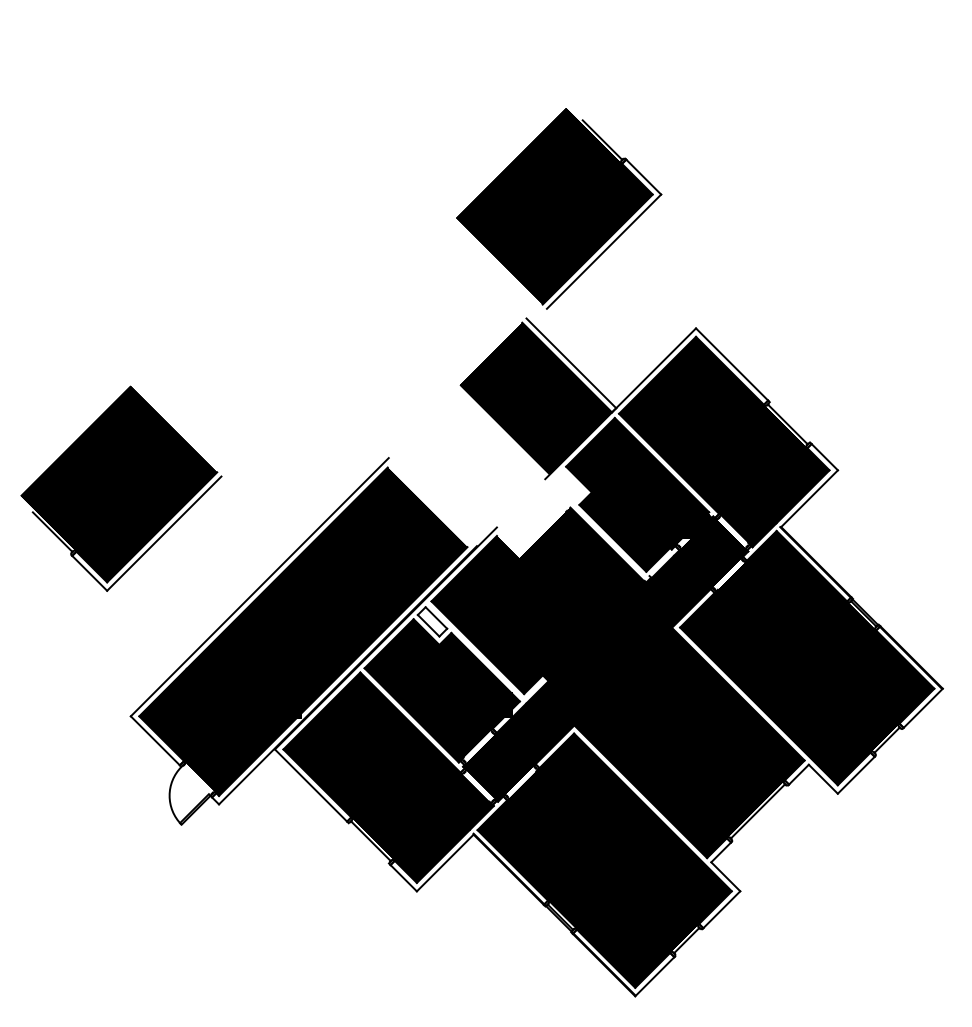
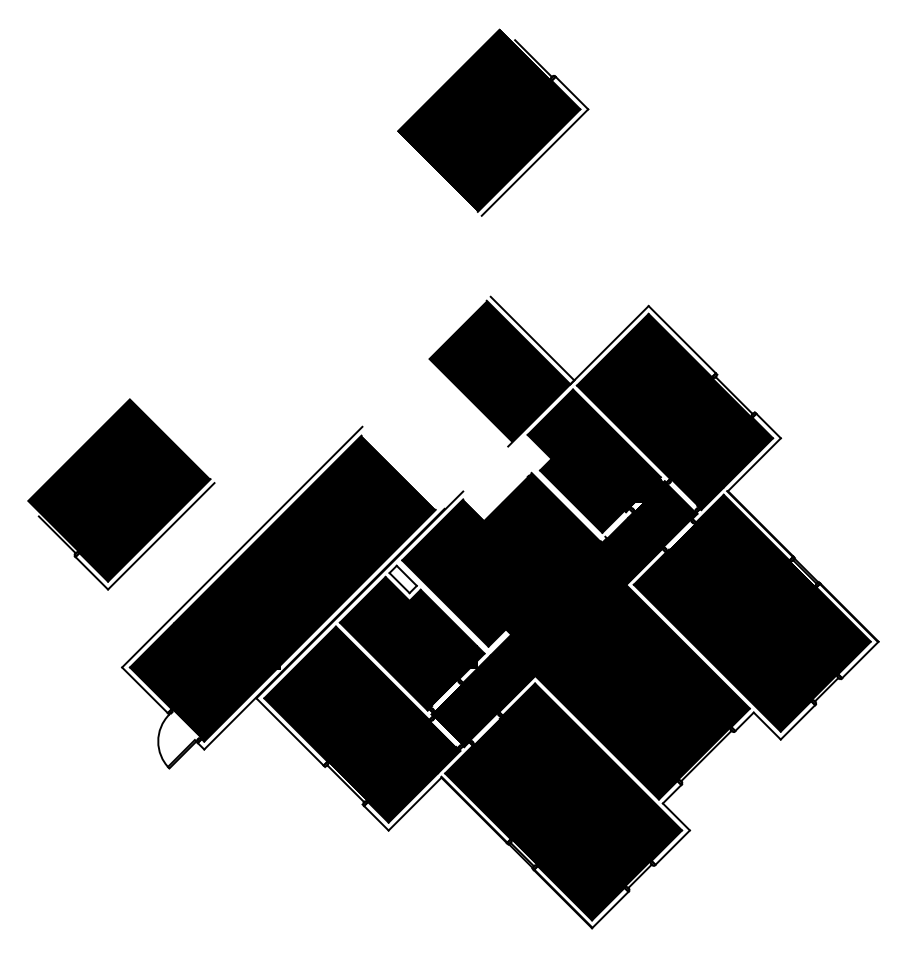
part: (559, 208) -> (493, 122), moved
part: (121, 488) -> (121, 494), moved

